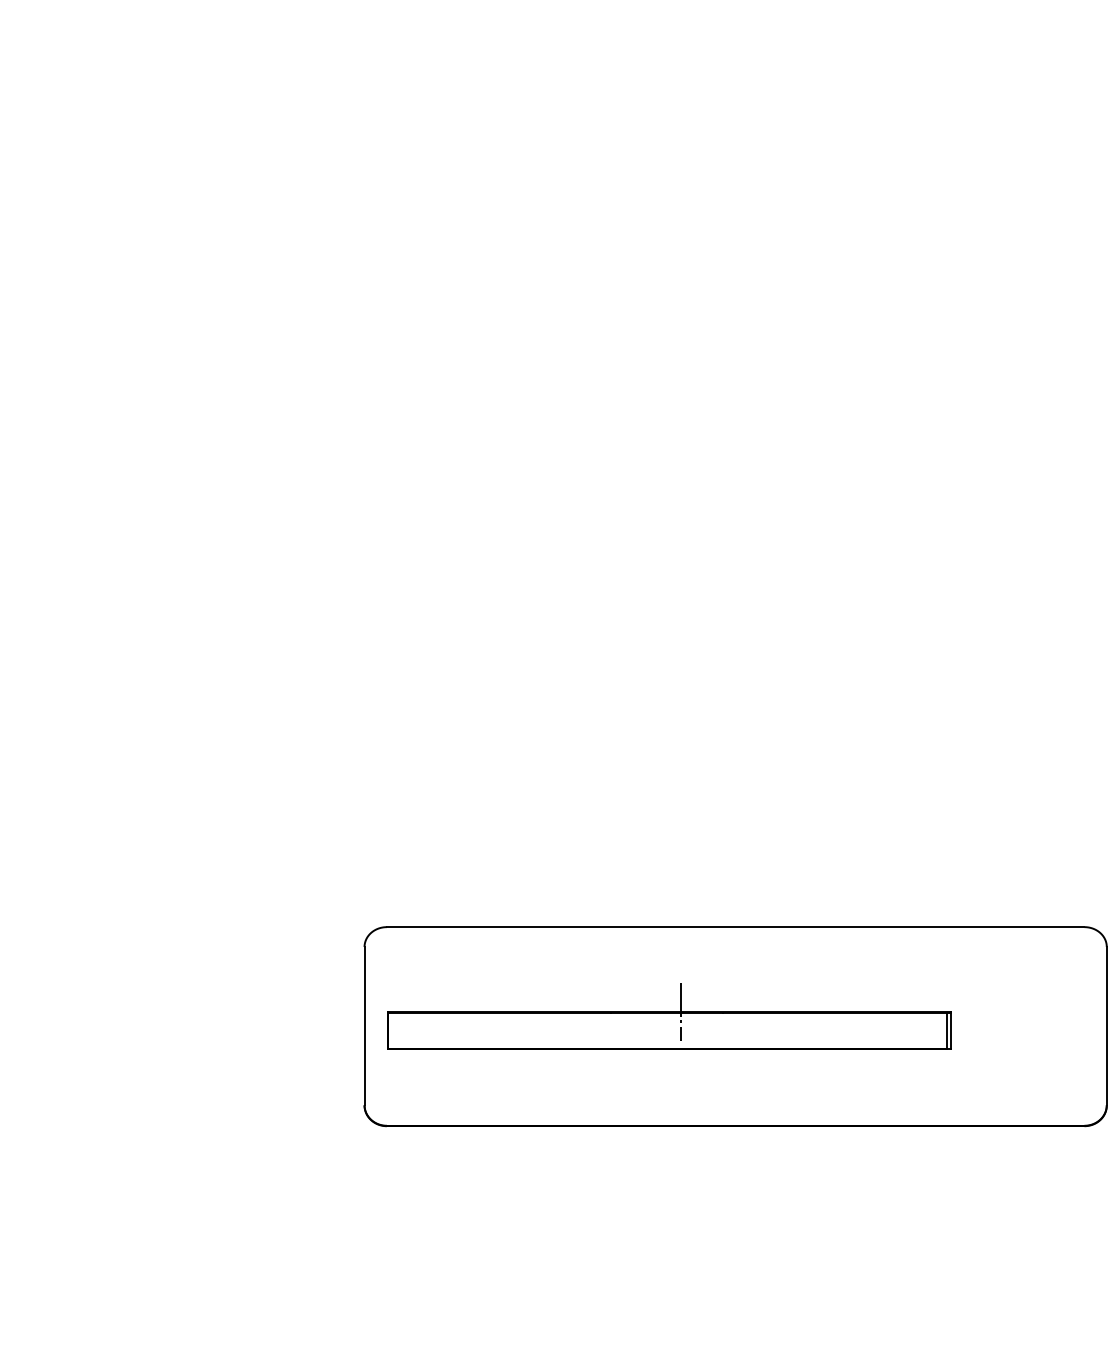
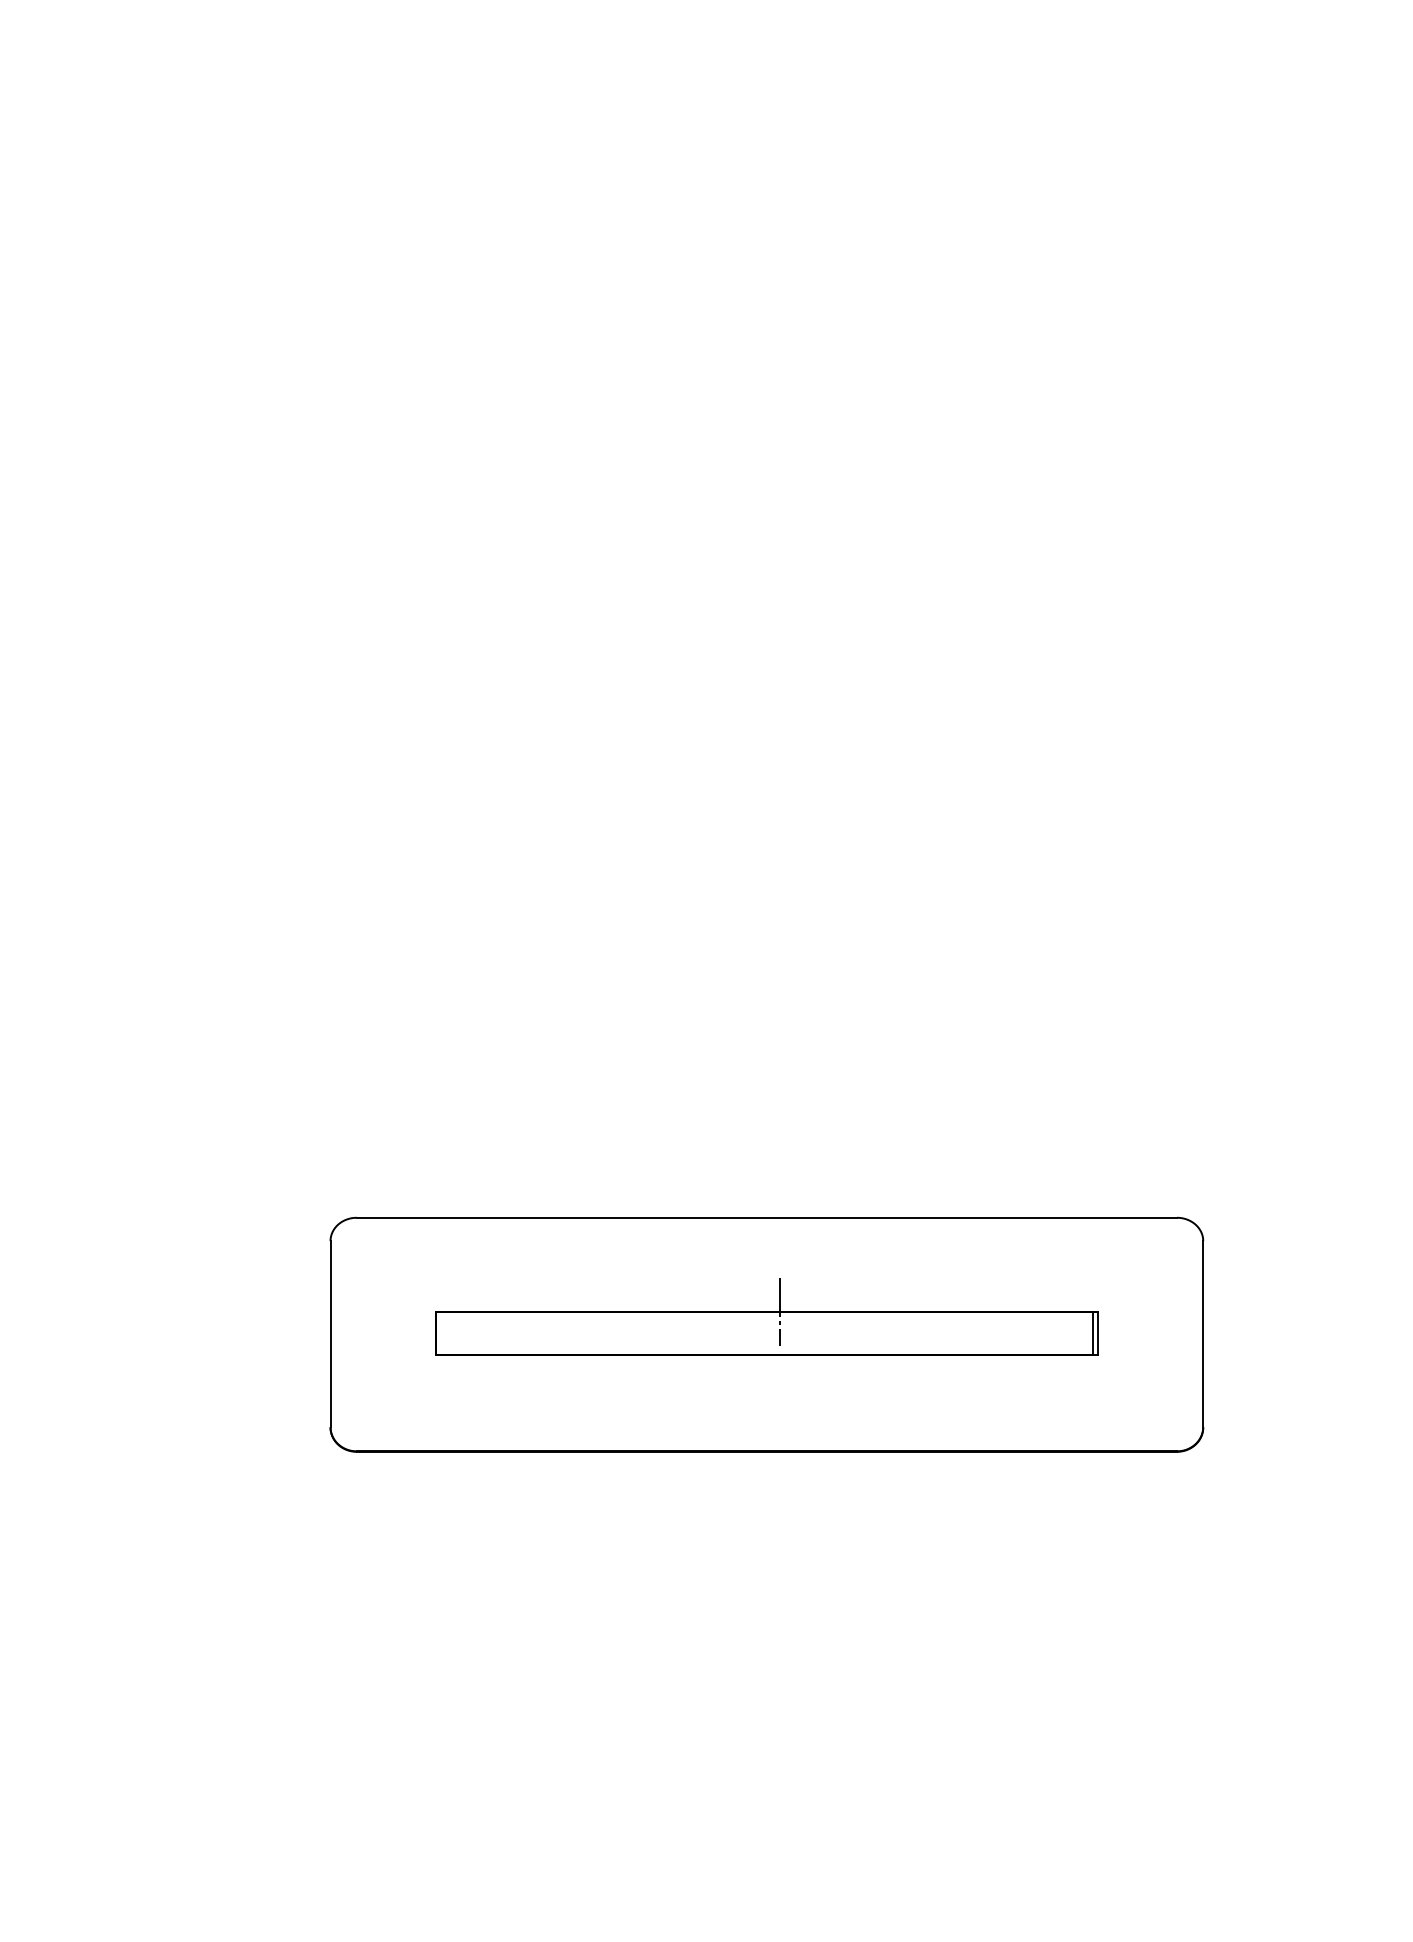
part: (669, 1016) -> (766, 1316), moved

